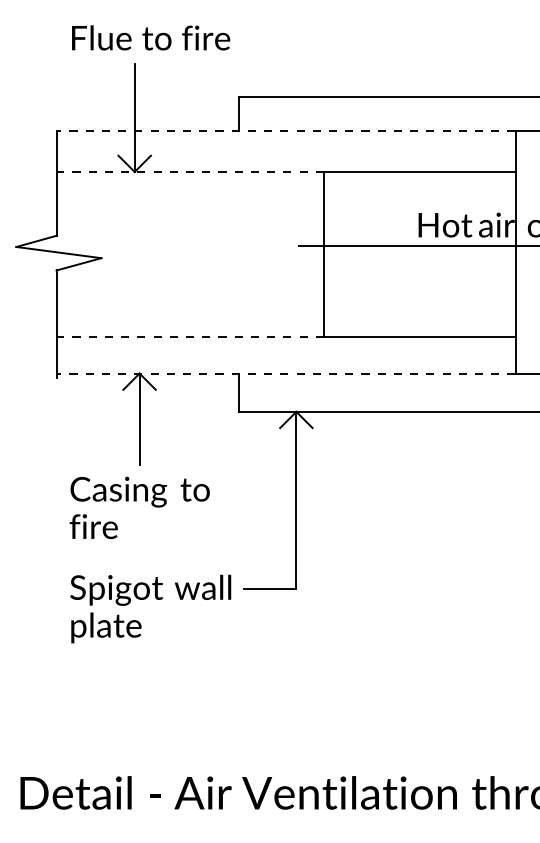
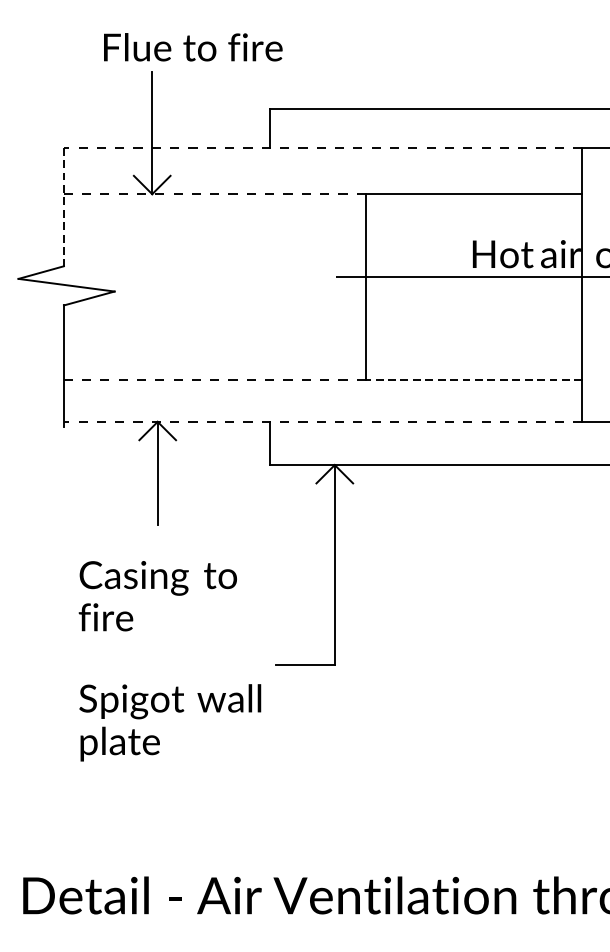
text: (151, 37) -> (193, 46), moved
line: (56, 183) -> (63, 207), solid -> dashed
line: (419, 336) -> (473, 380), solid -> dashed
text: (139, 507) -> (157, 595), moved
text: (150, 608) -> (170, 722), moved

